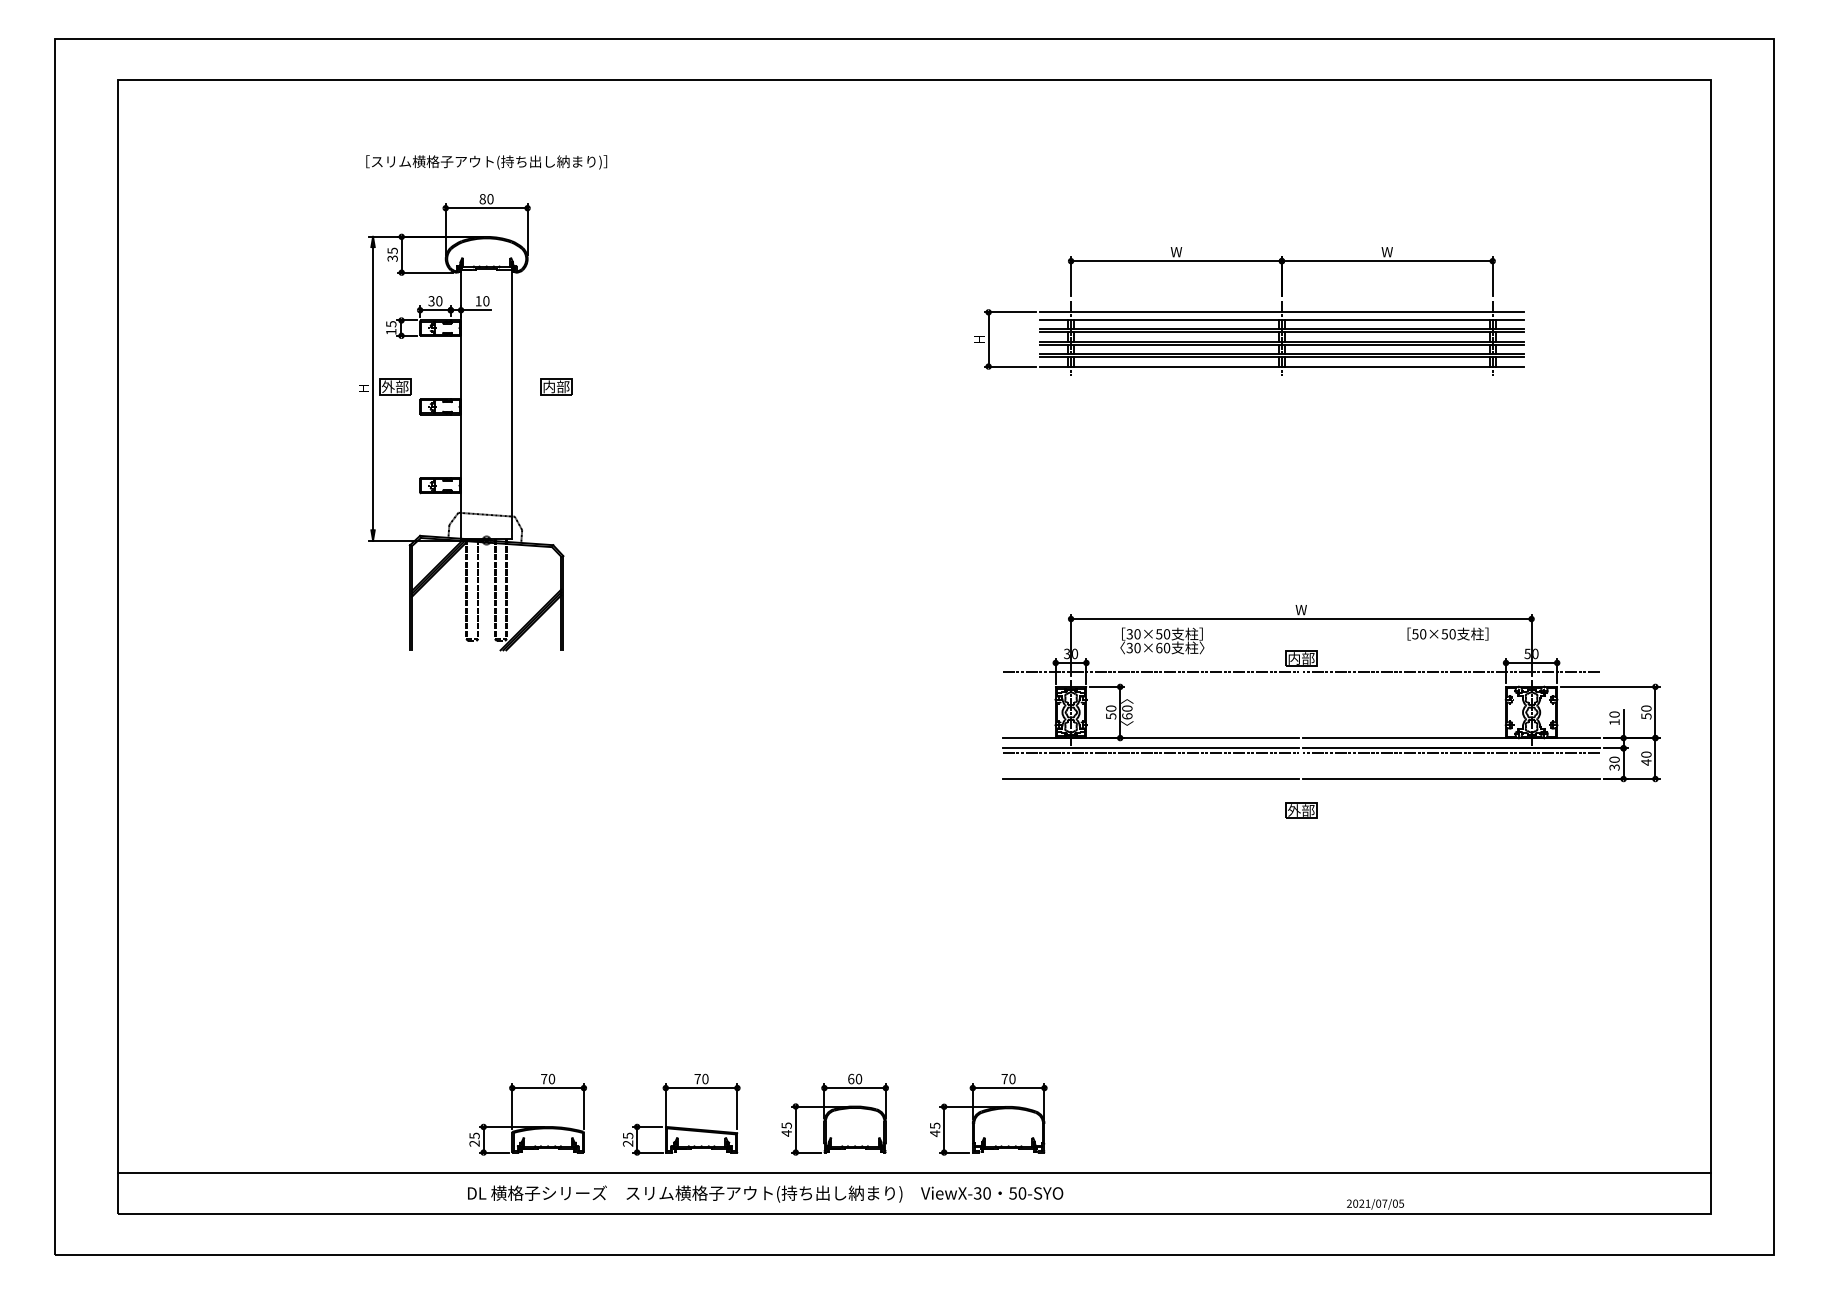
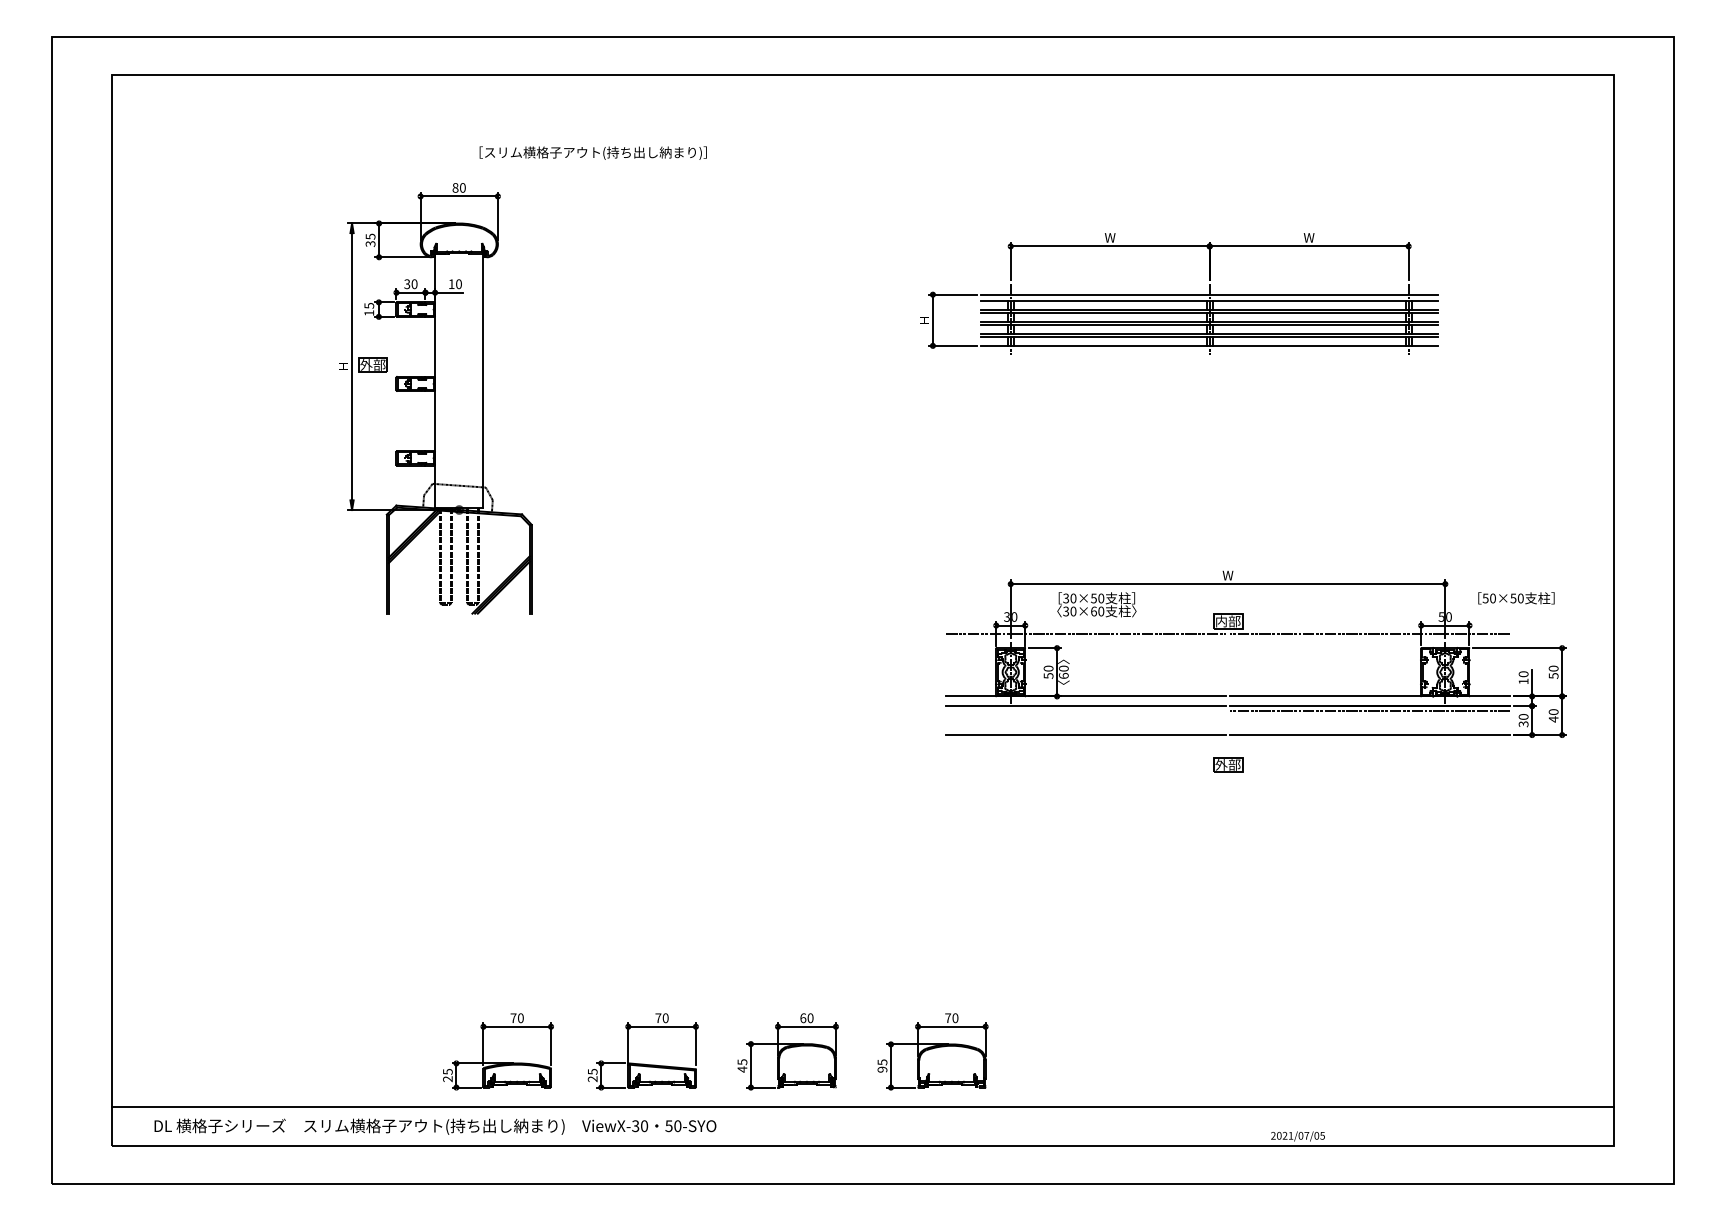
text: (485, 161) -> (592, 152), moved
part: (555, 386) -> (524, 364), removed
text: (1448, 634) -> (1516, 598), moved
line: (1151, 752) -> (1086, 710), removed
text: (935, 1133) -> (882, 1069), 45 -> 95
text: (765, 1193) -> (435, 1126), moved

